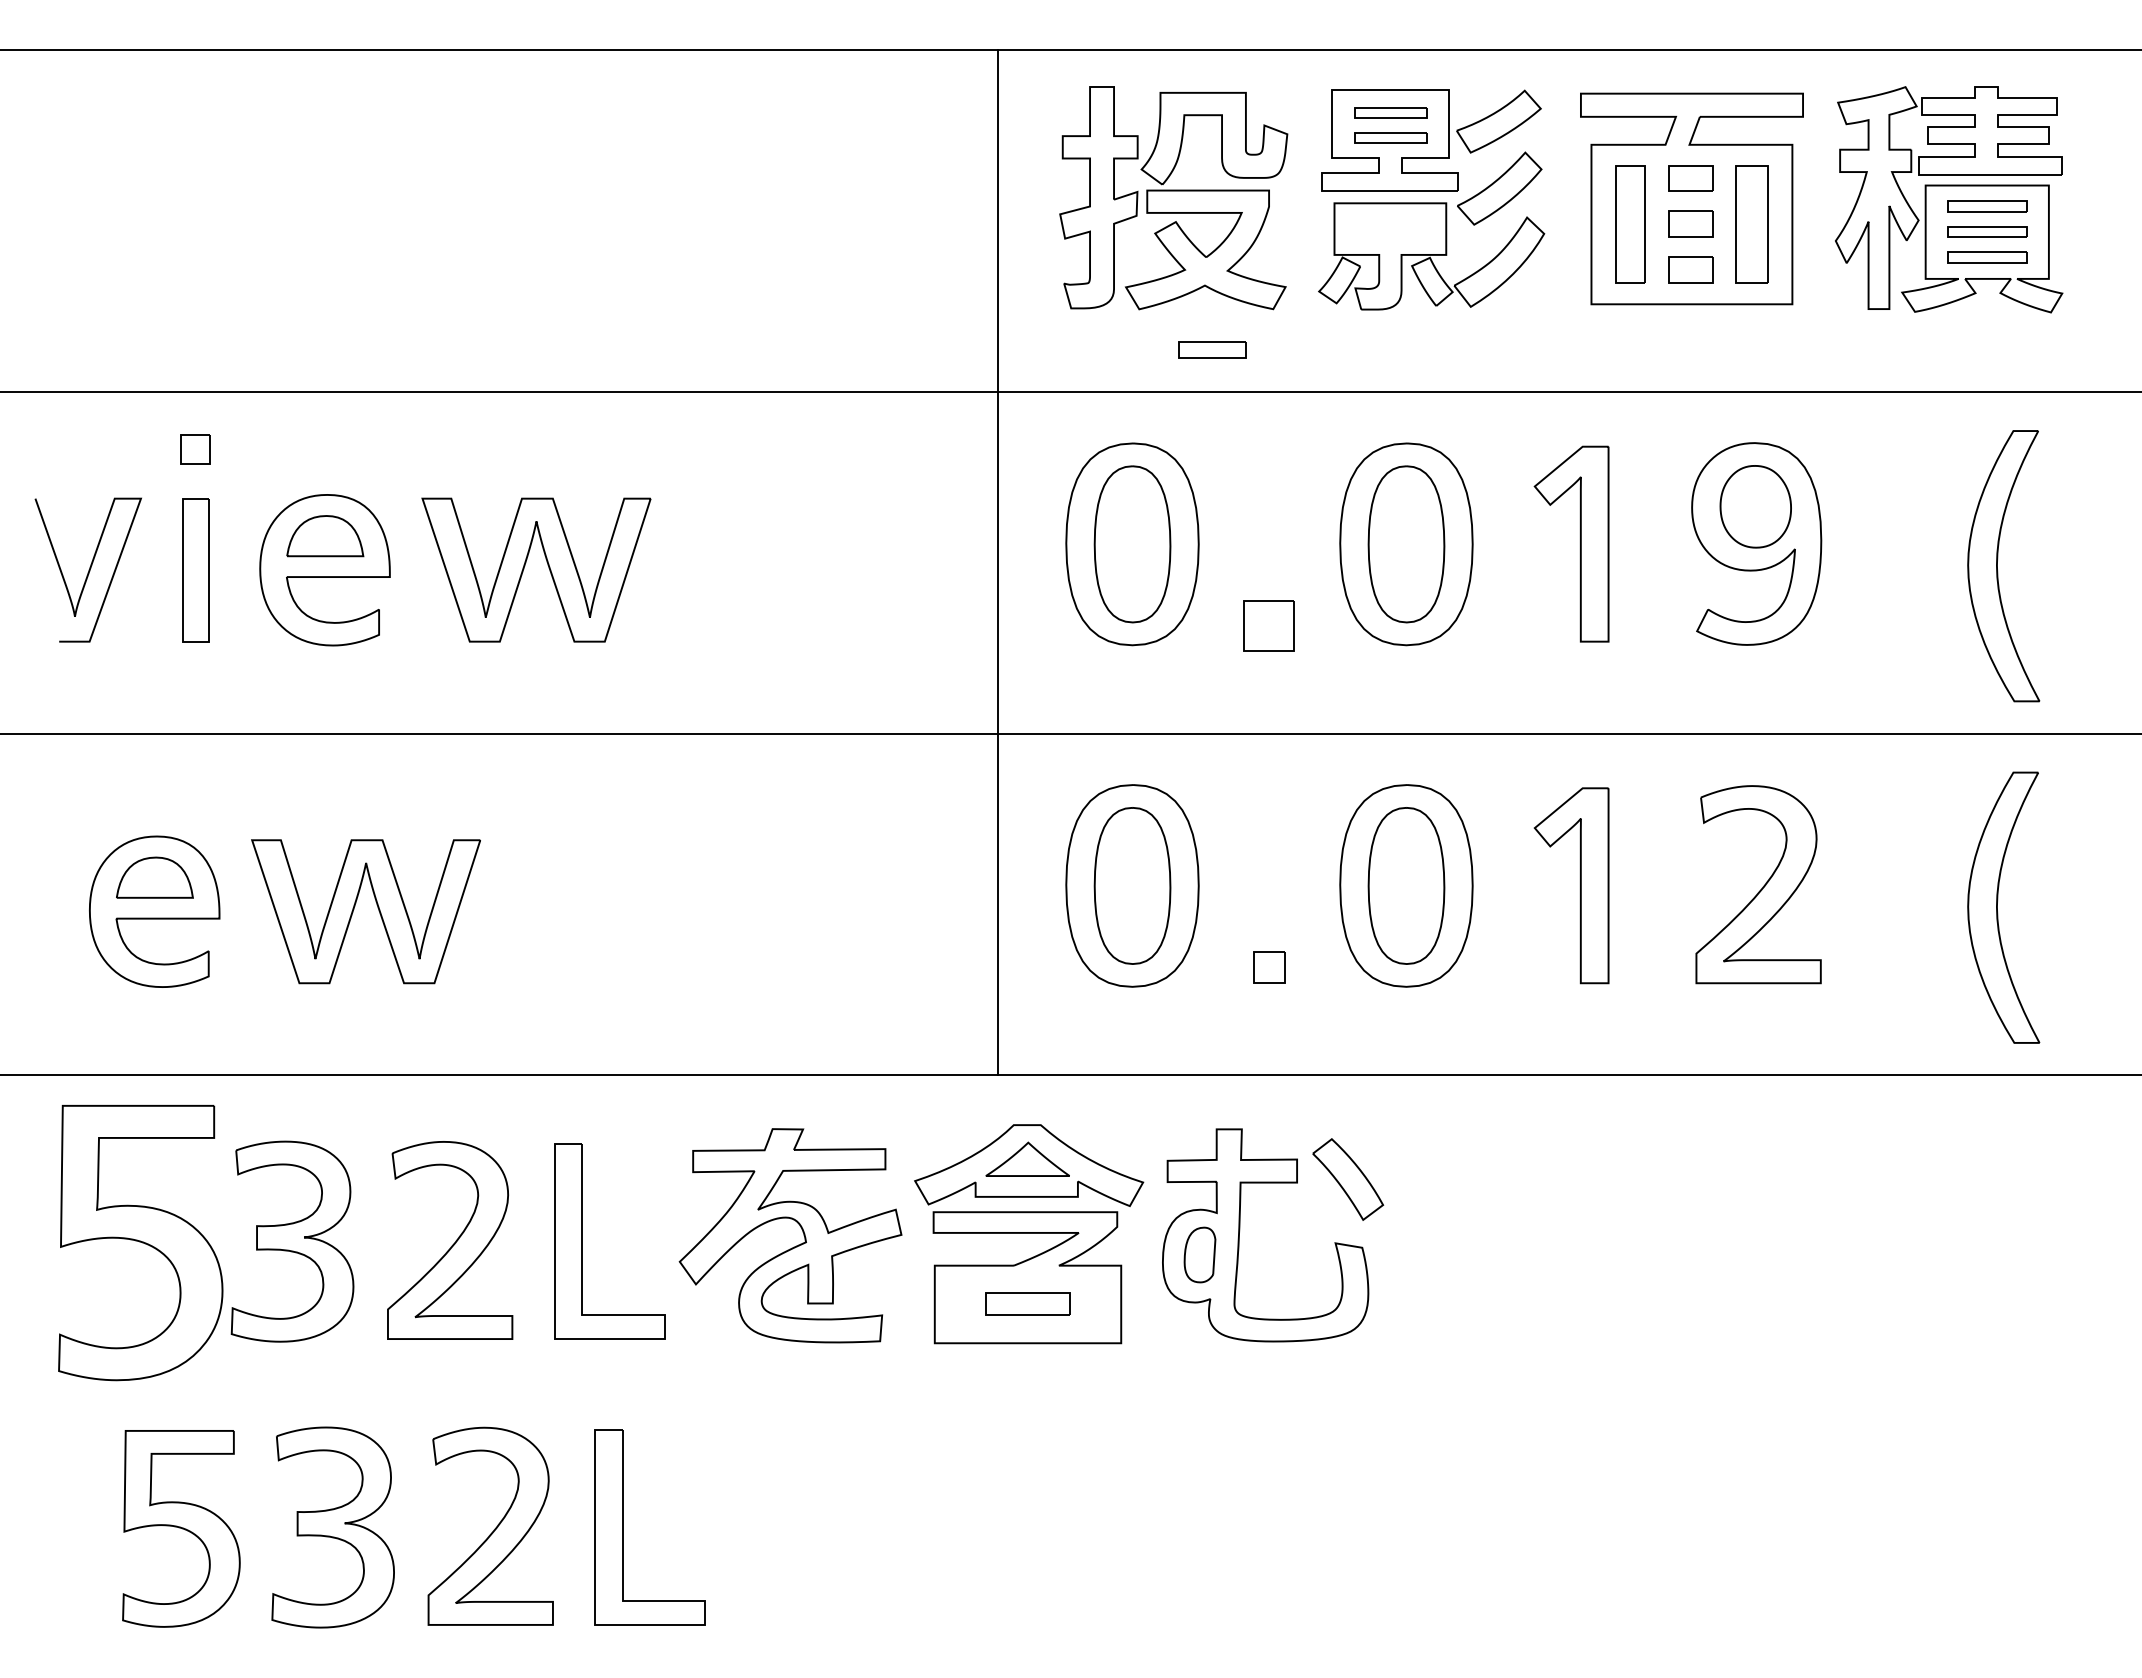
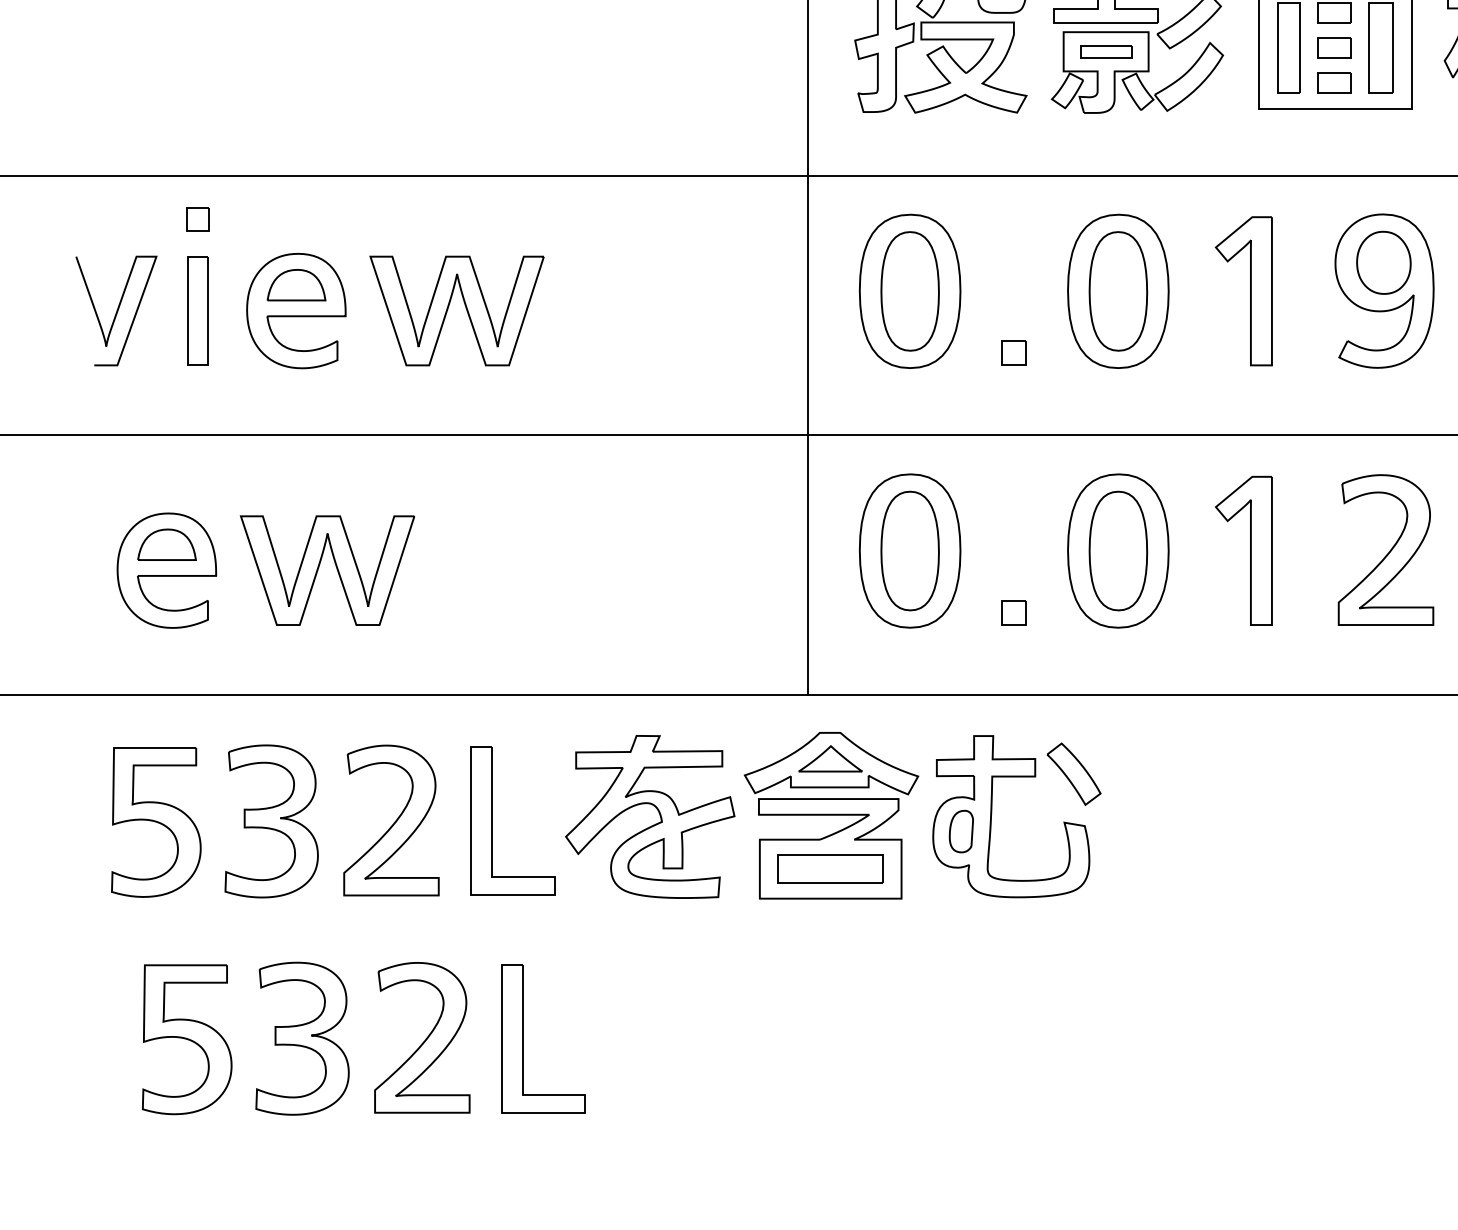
part: (1212, 349) -> (1106, 51), moved
part: (1269, 625) -> (1014, 353), size x0.62
part: (140, 1242) -> (156, 822), size x0.71
part: (1027, 1303) -> (830, 868), size x1.67

